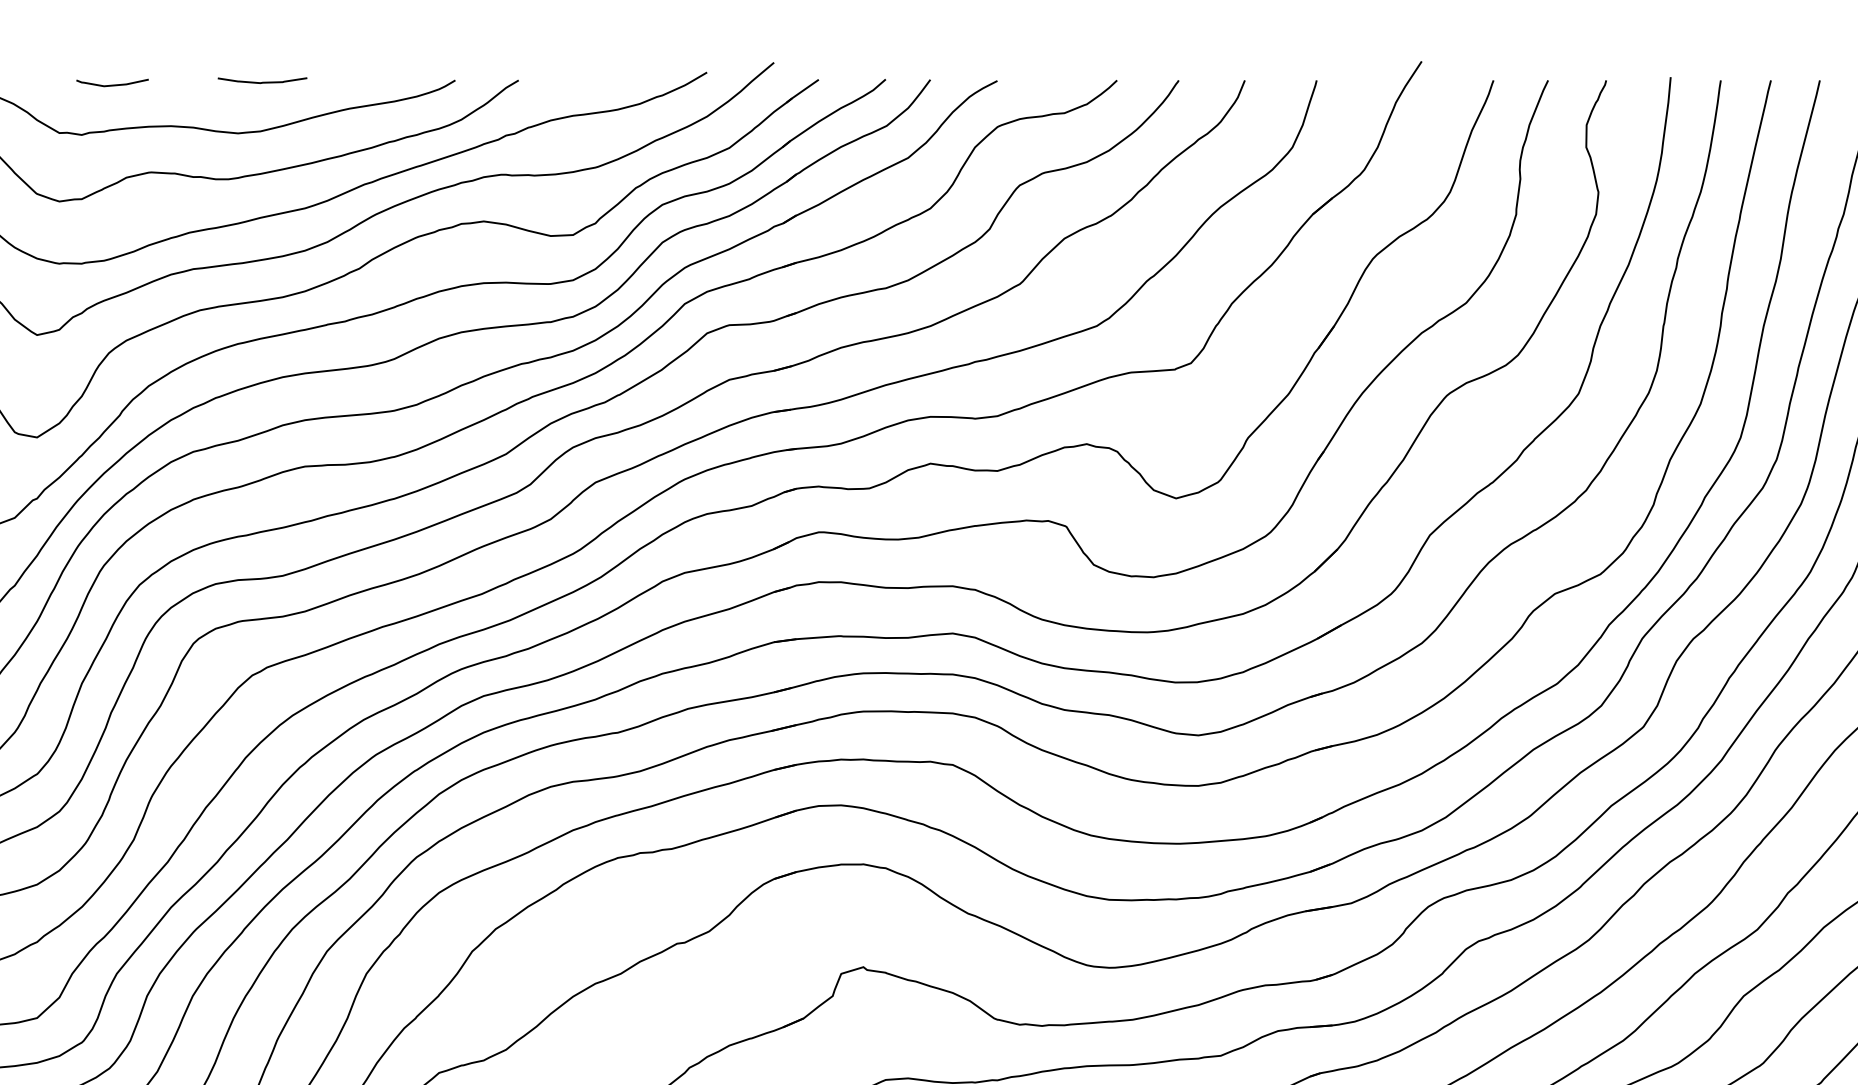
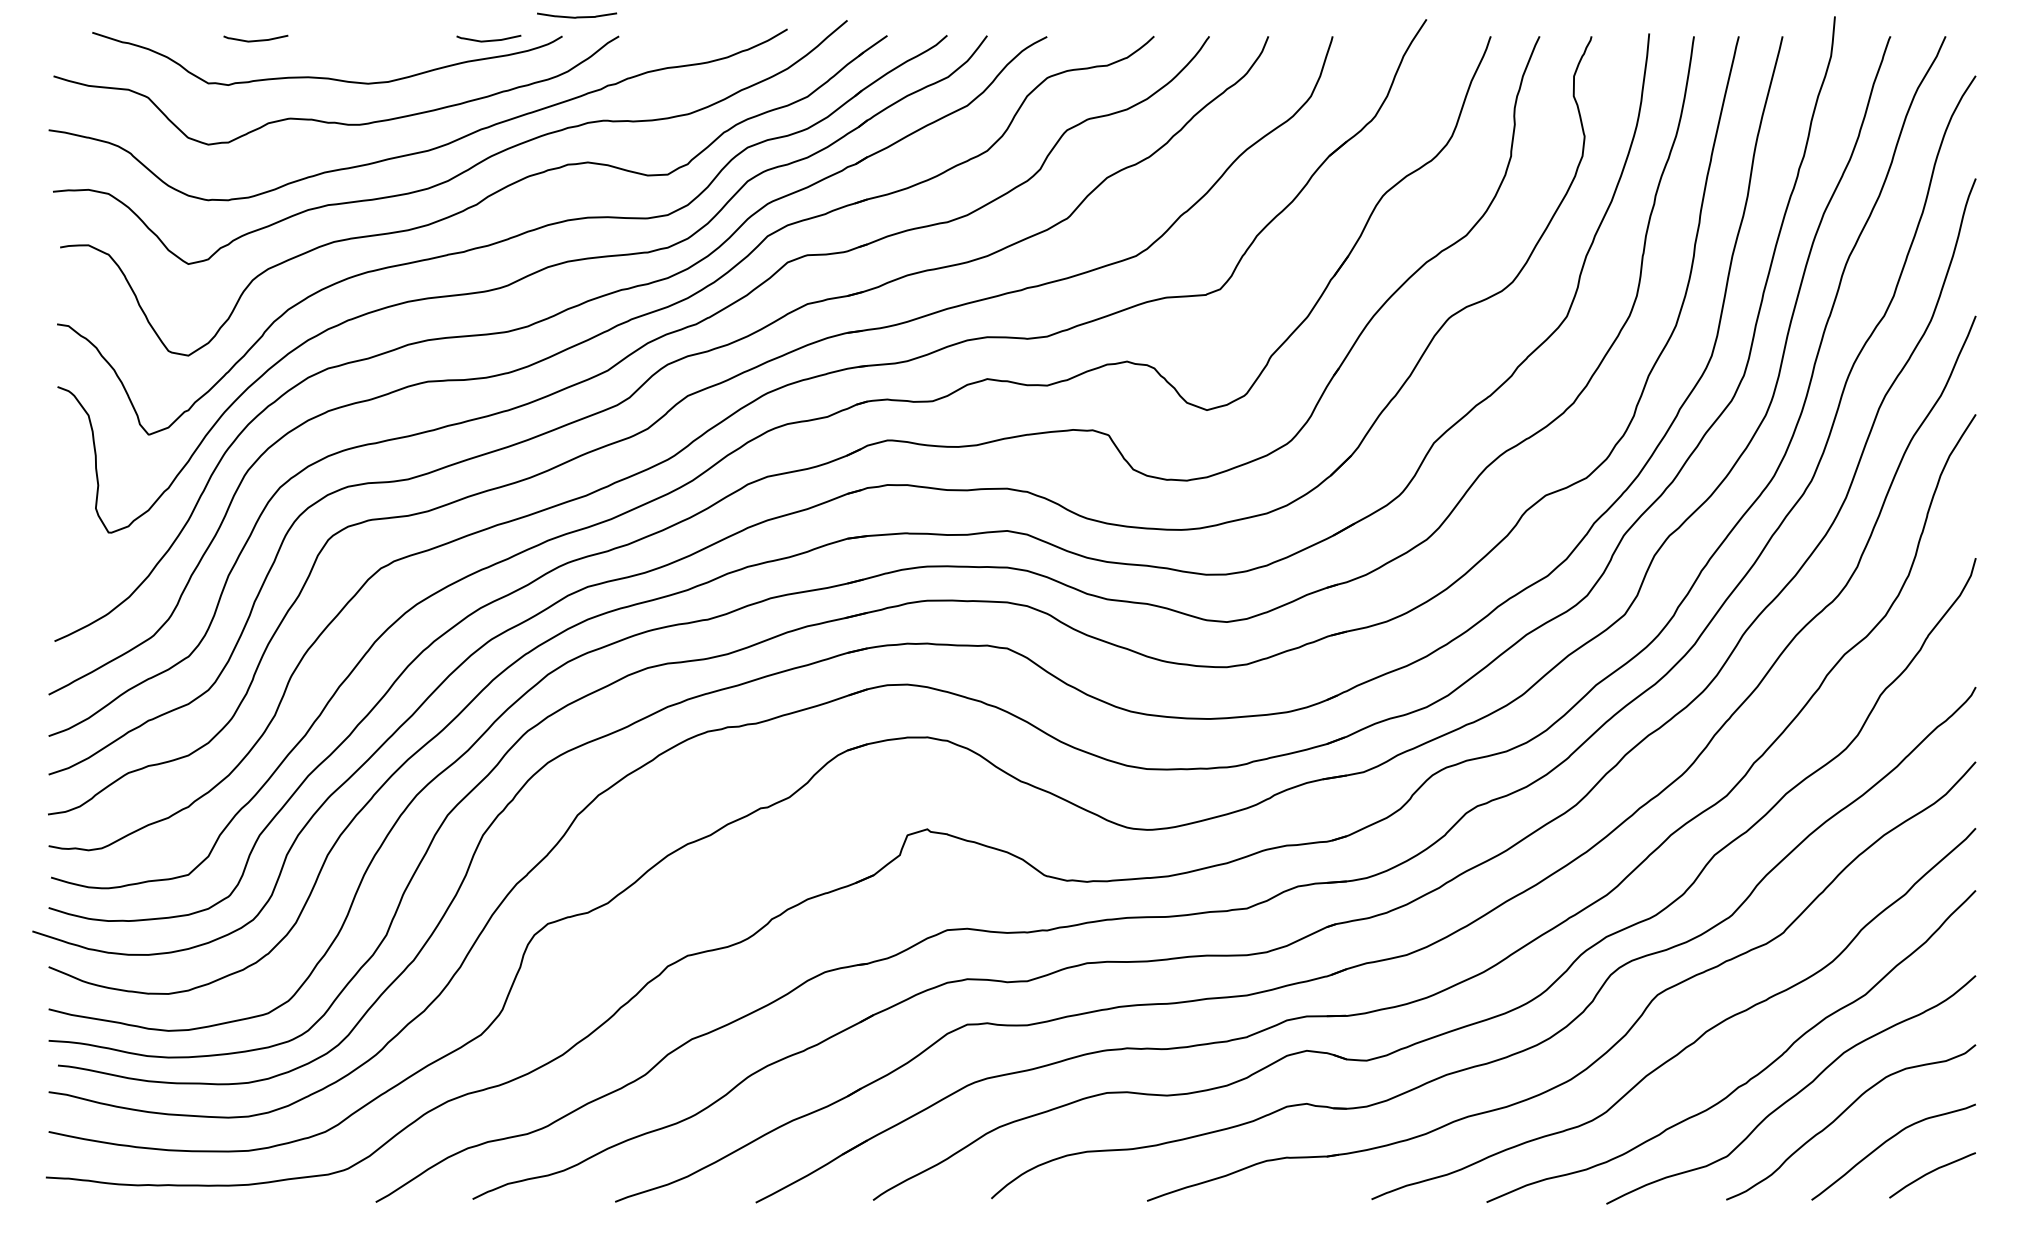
curve: (263, 81) -> (577, 16), moved
curve: (372, 85) -> (488, 40), added

